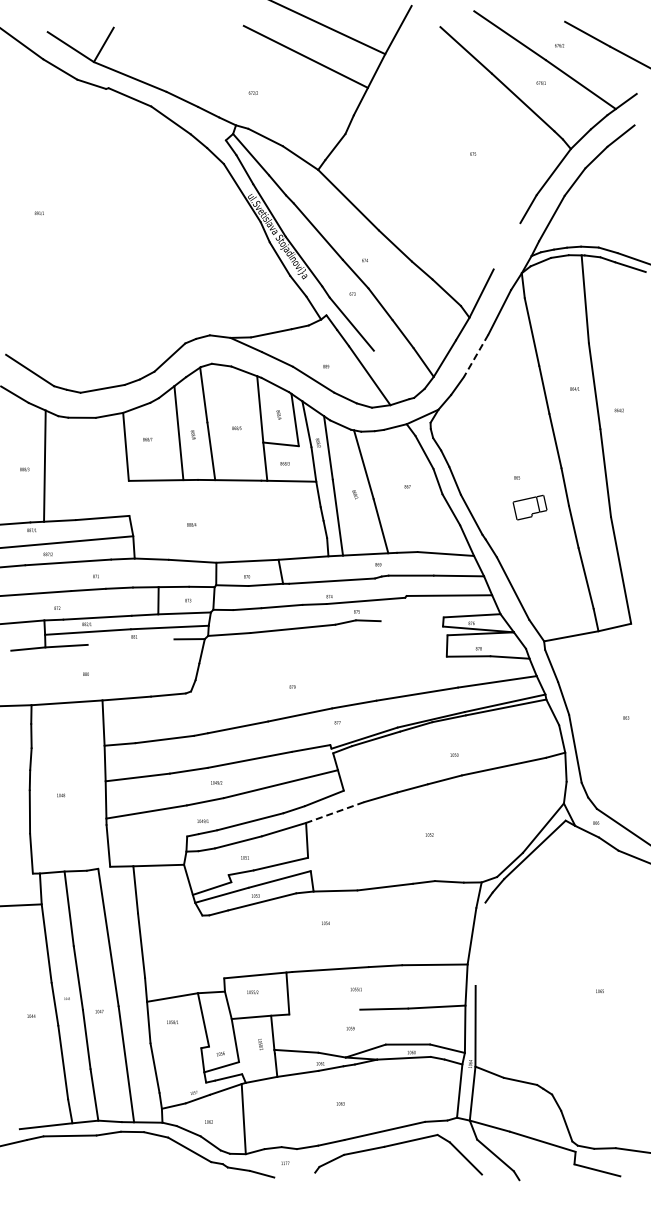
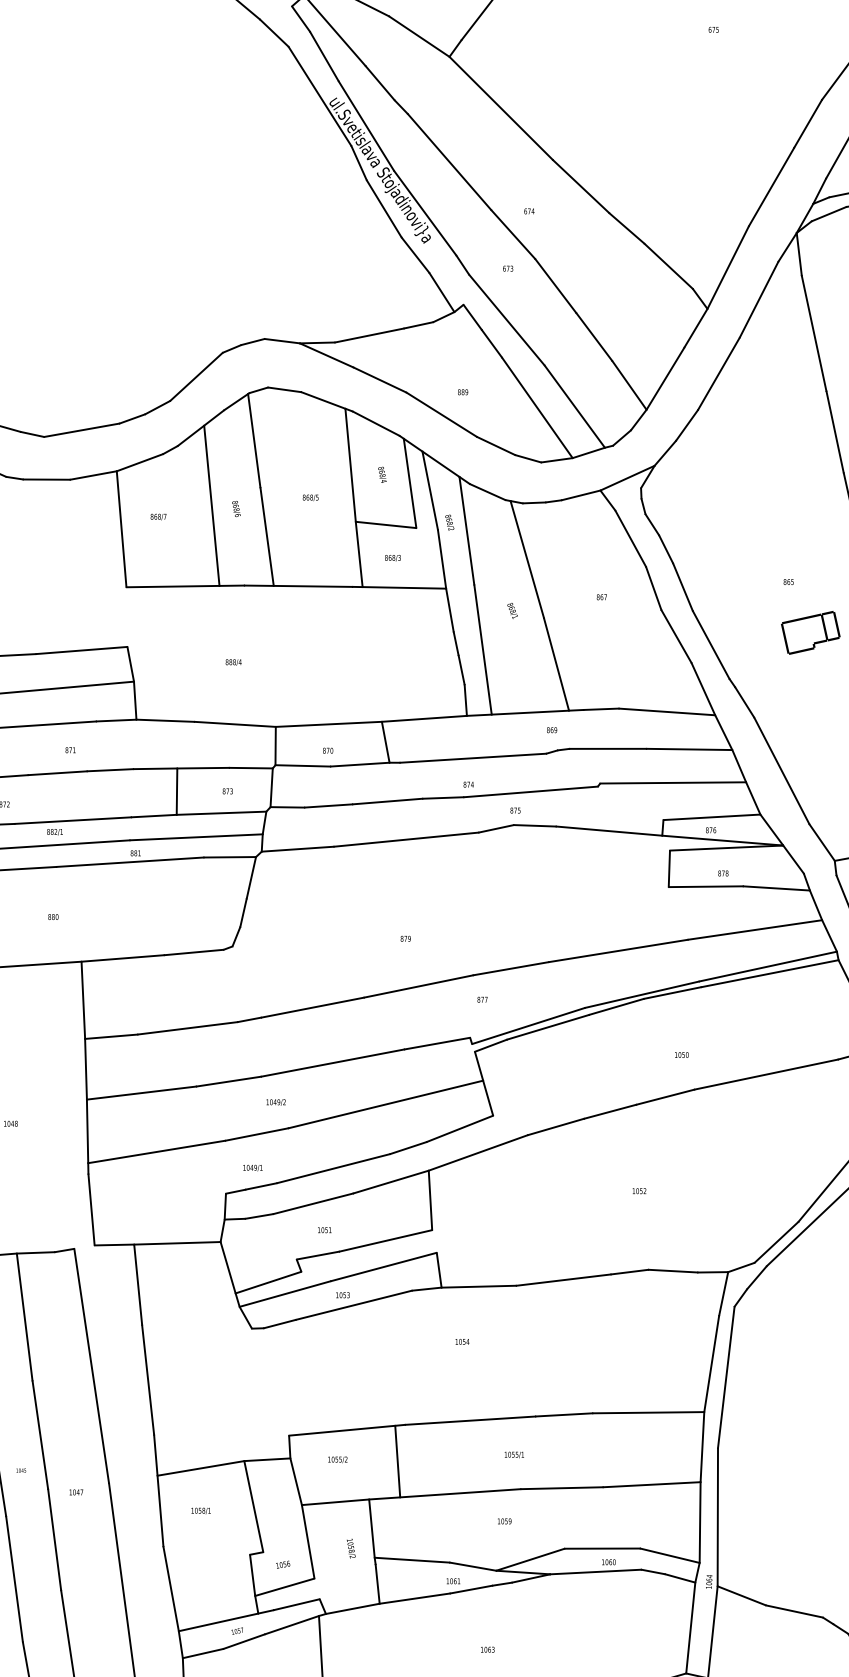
line: (506, 246) -> (770, 187), added
line: (475, 356) -> (717, 375), dashed -> solid
line: (391, 374) -> (574, 405), added
line: (411, 623) -> (608, 830), added
line: (131, 641) -> (130, 861), added
line: (335, 812) -> (478, 1152), dashed -> solid
line: (480, 943) -> (726, 1376), added
line: (324, 1011) -> (460, 1492), added
line: (182, 1087) -> (217, 1621), added

